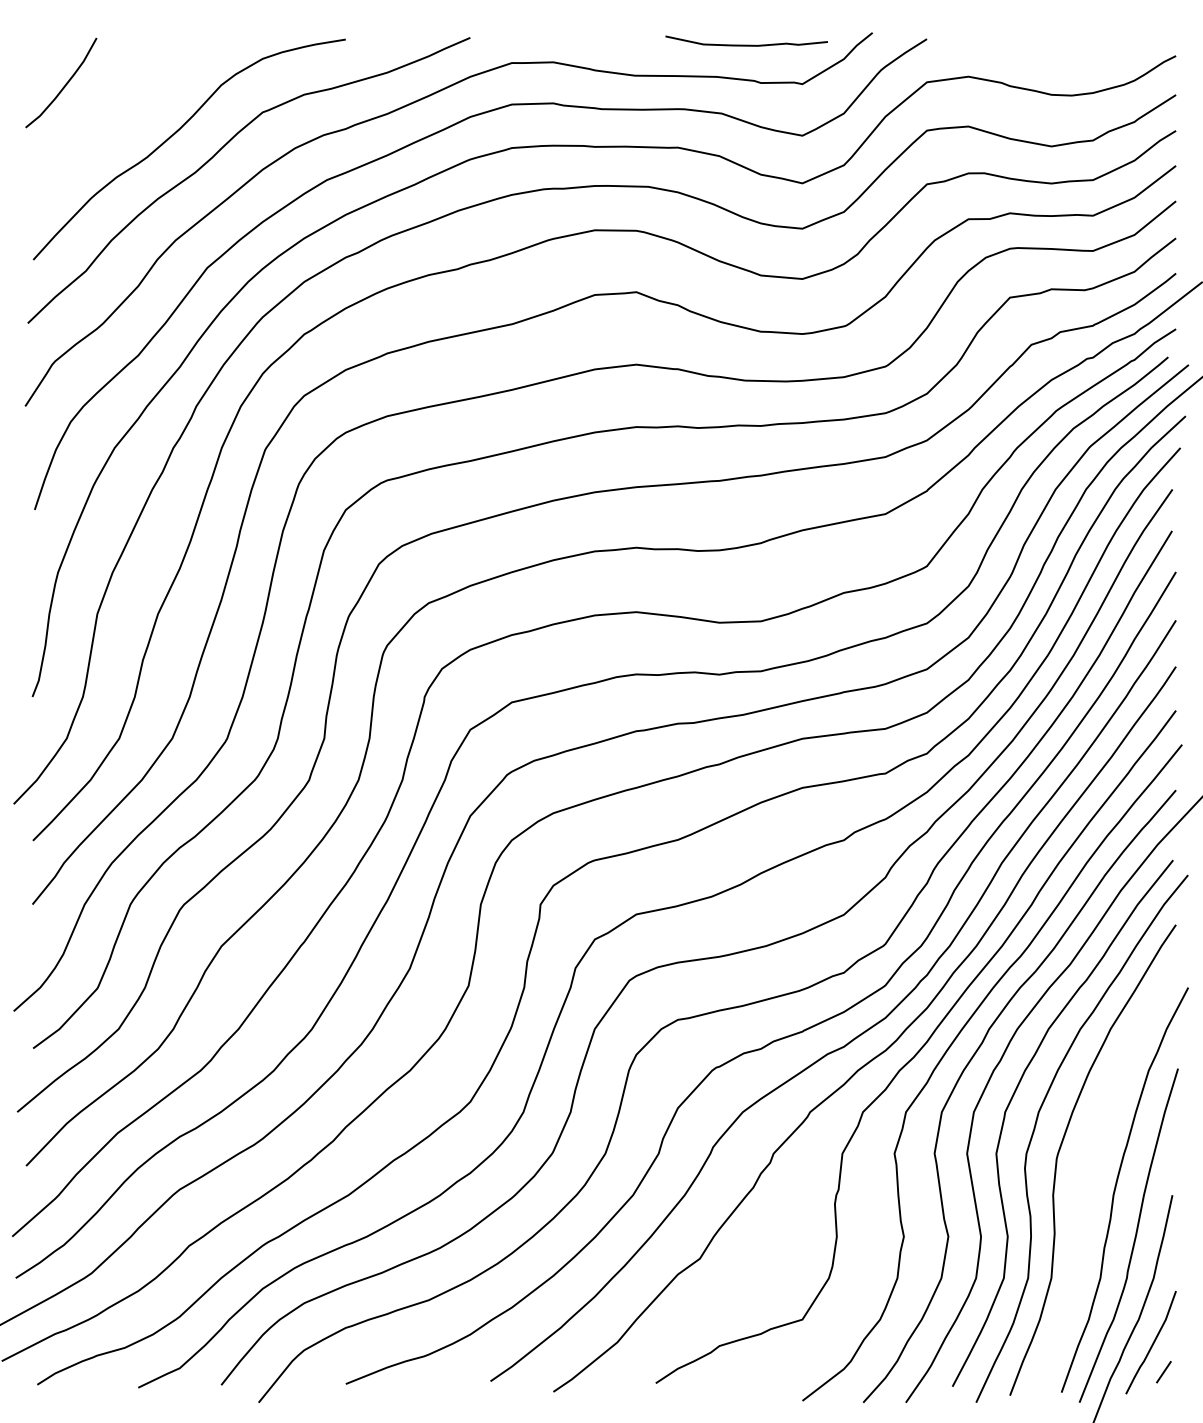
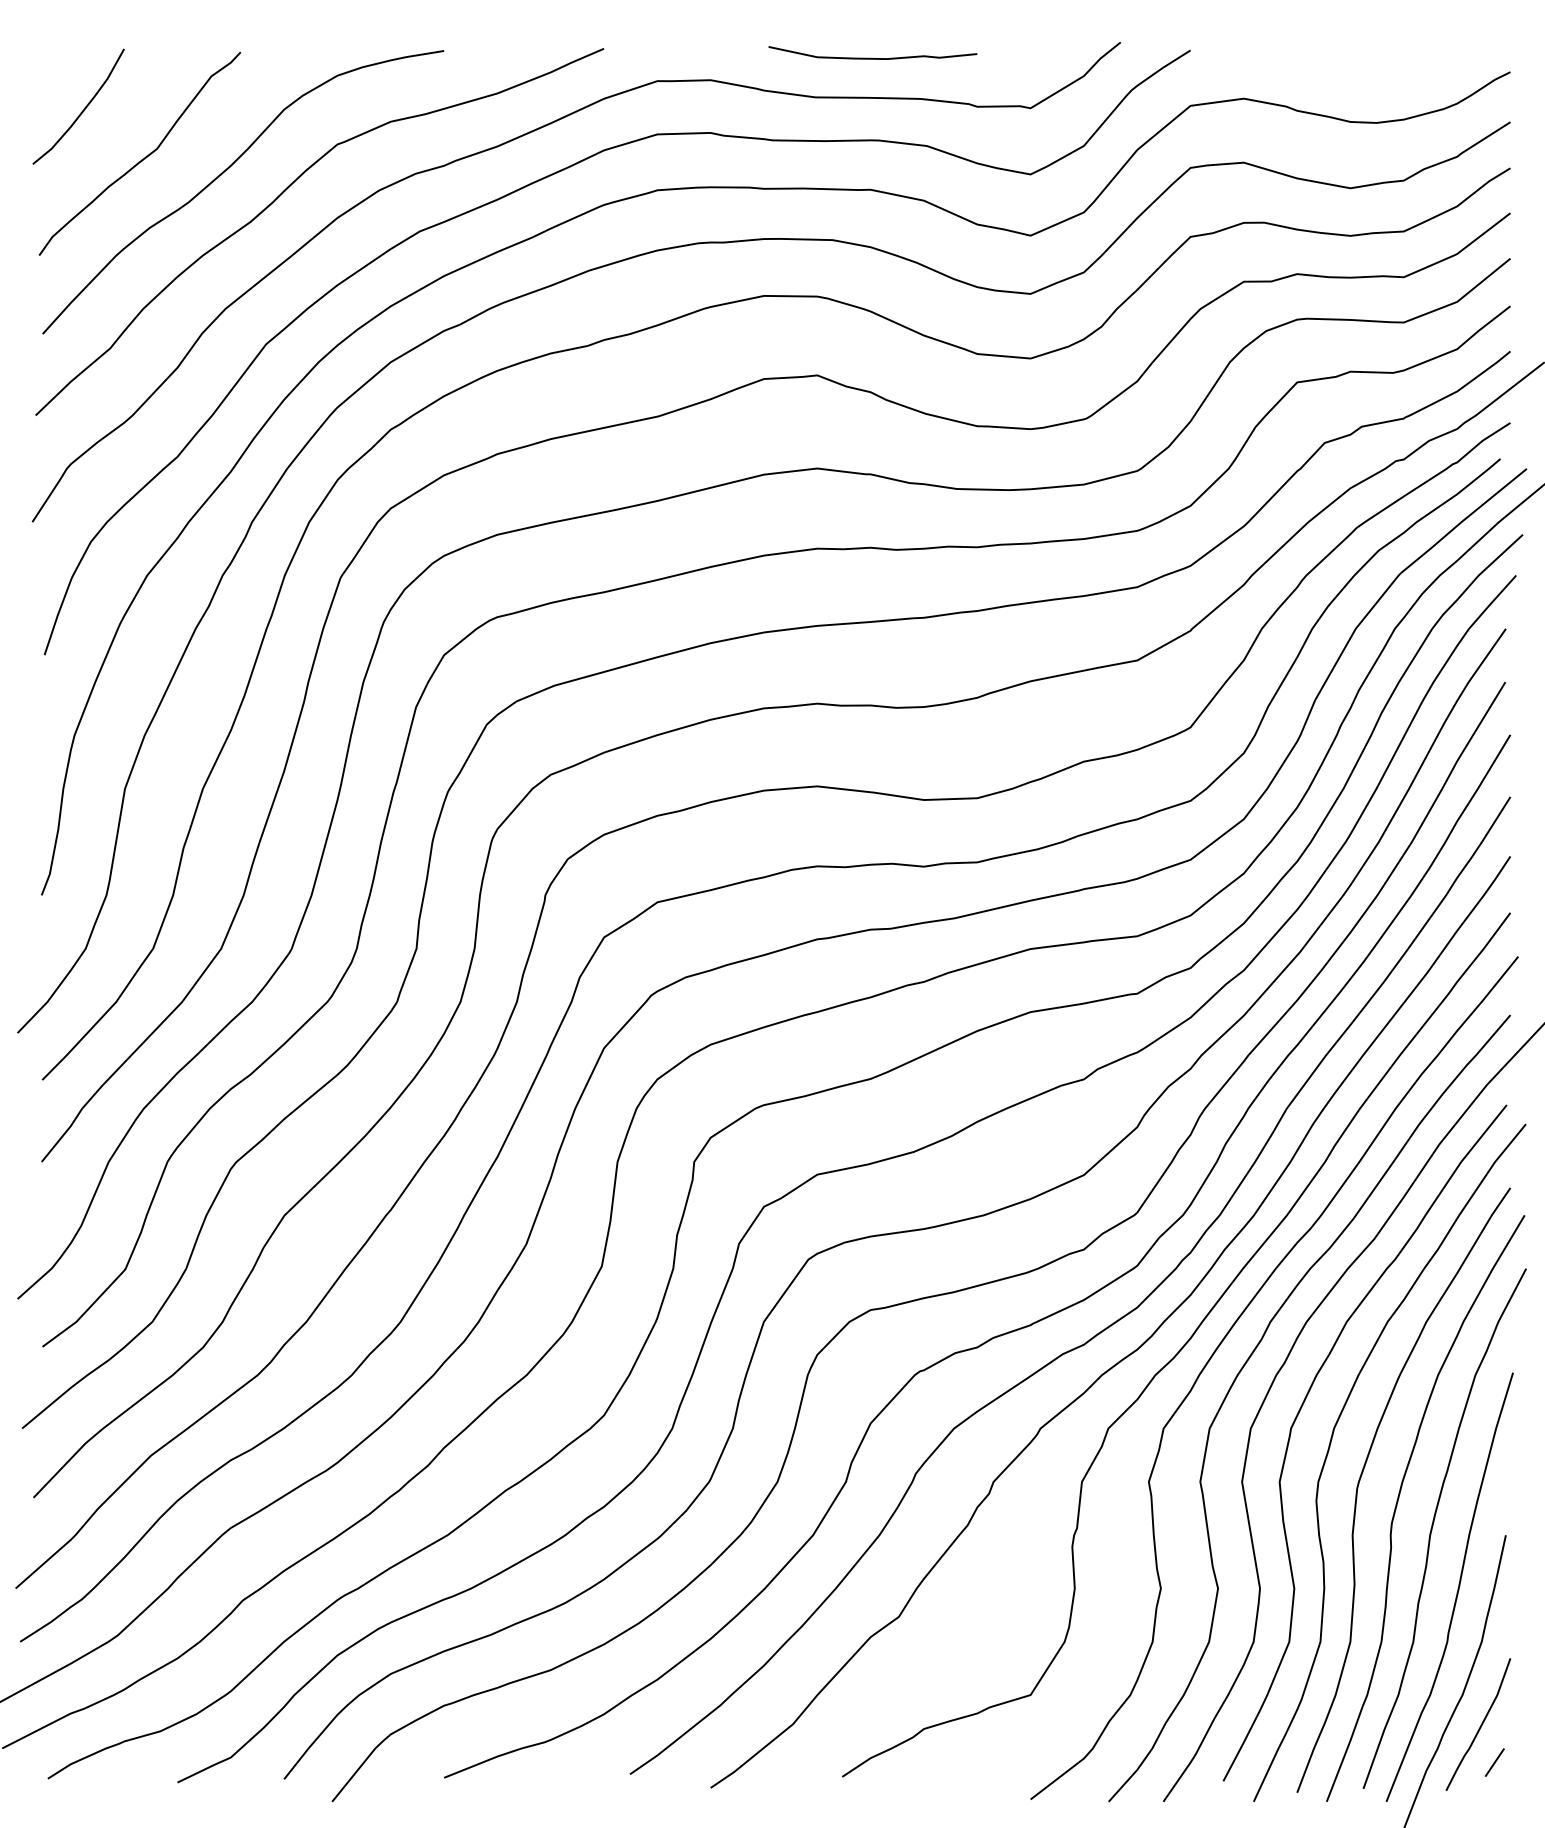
curve: (746, 44) -> (872, 57), moved
curve: (110, 123) -> (141, 158), added
curve: (1089, 1168) -> (1399, 1500), added

